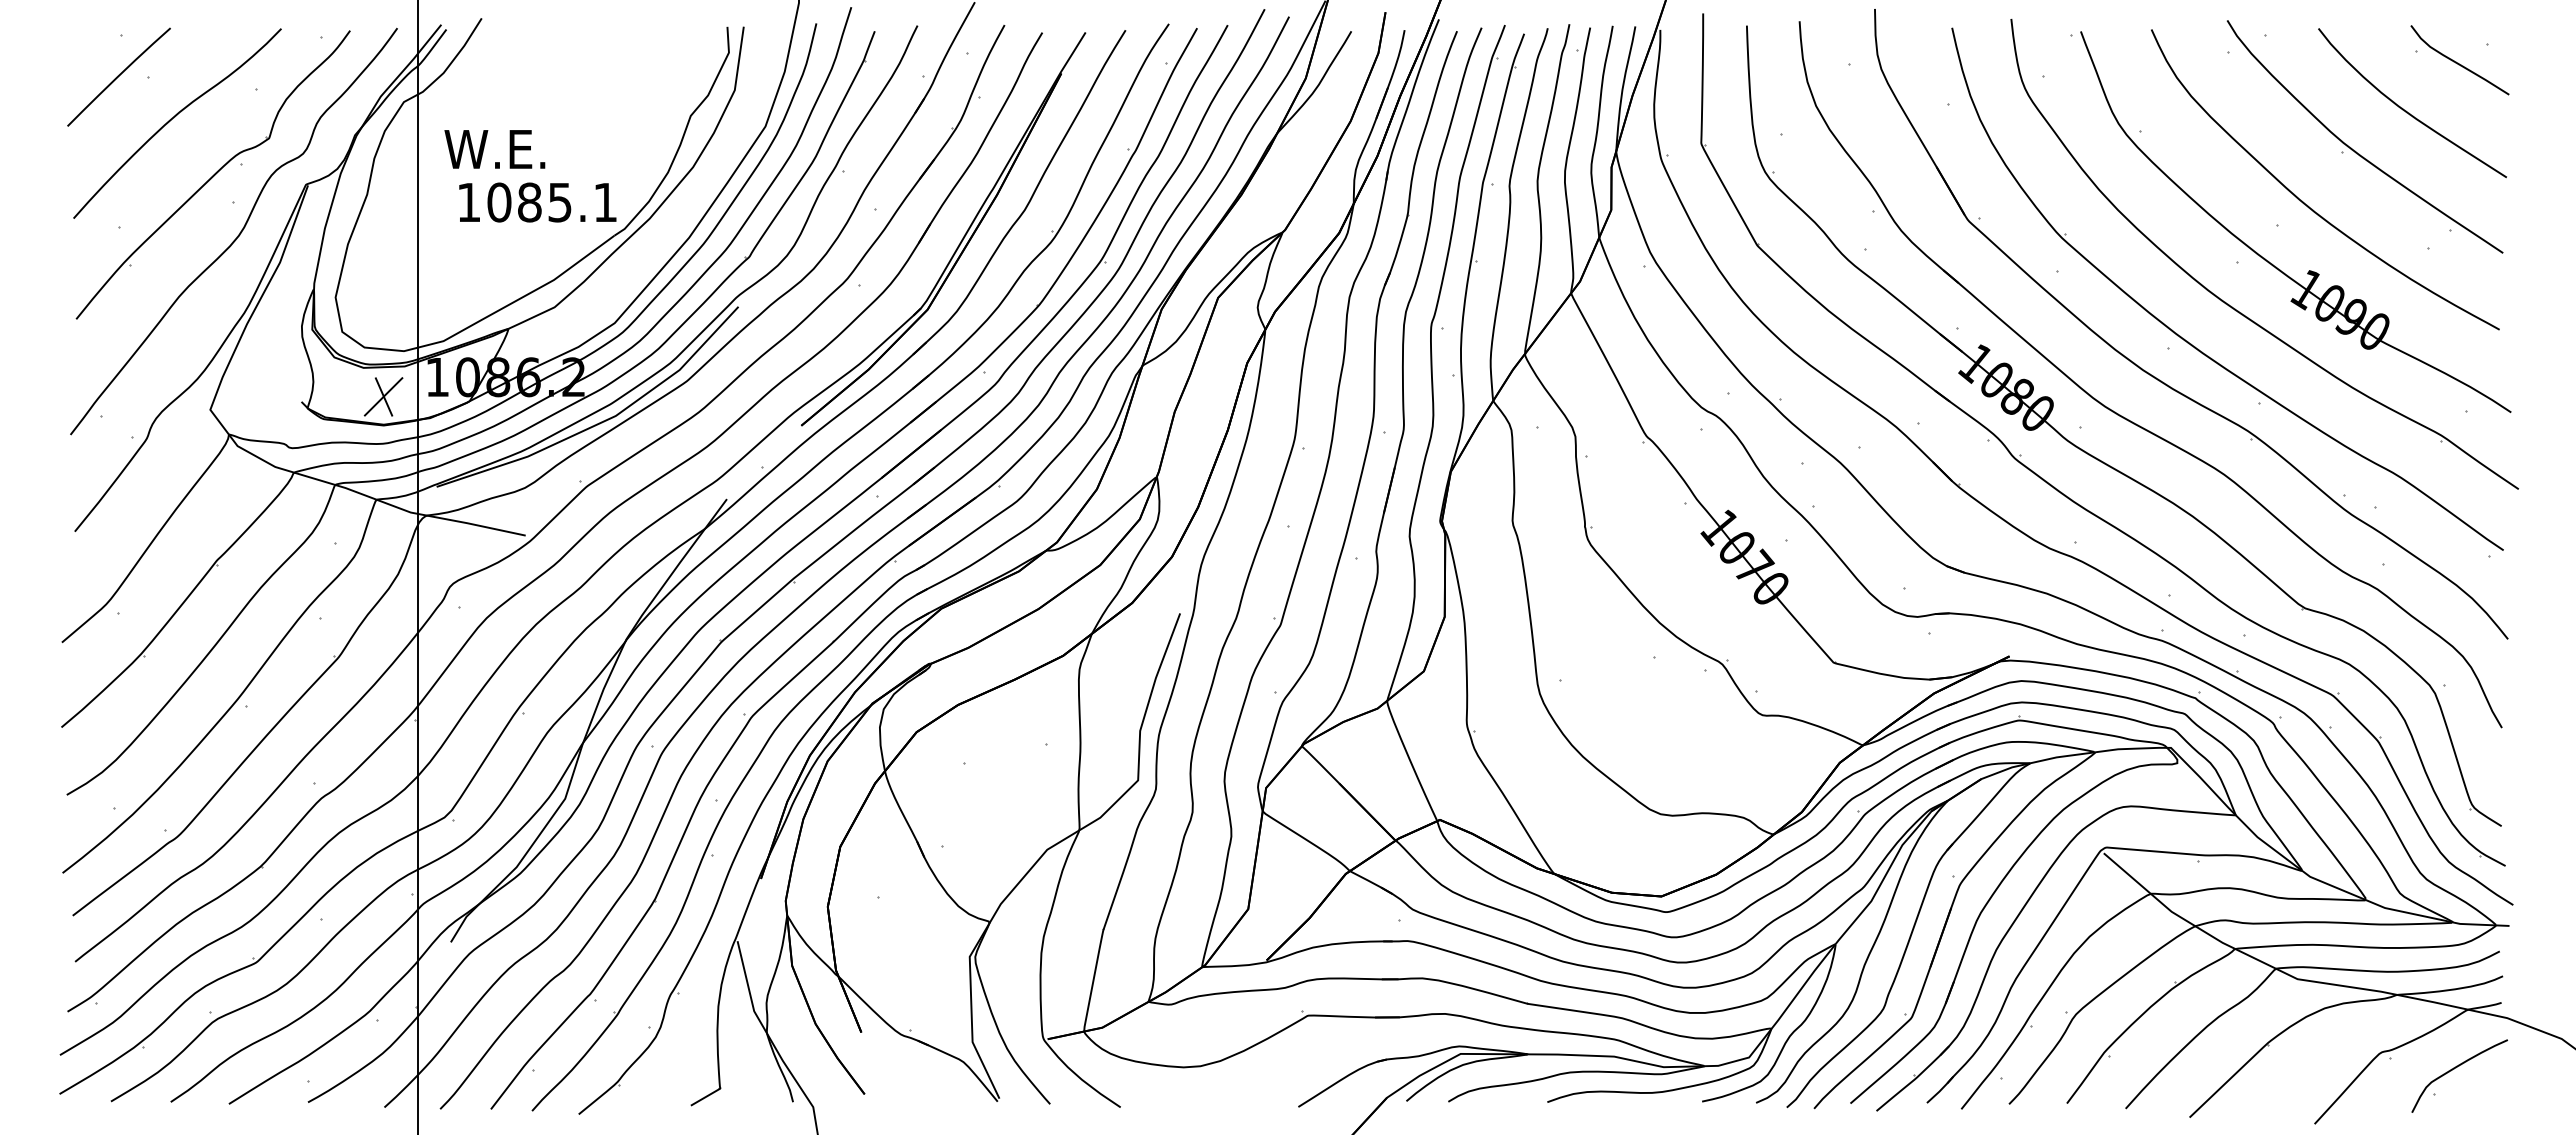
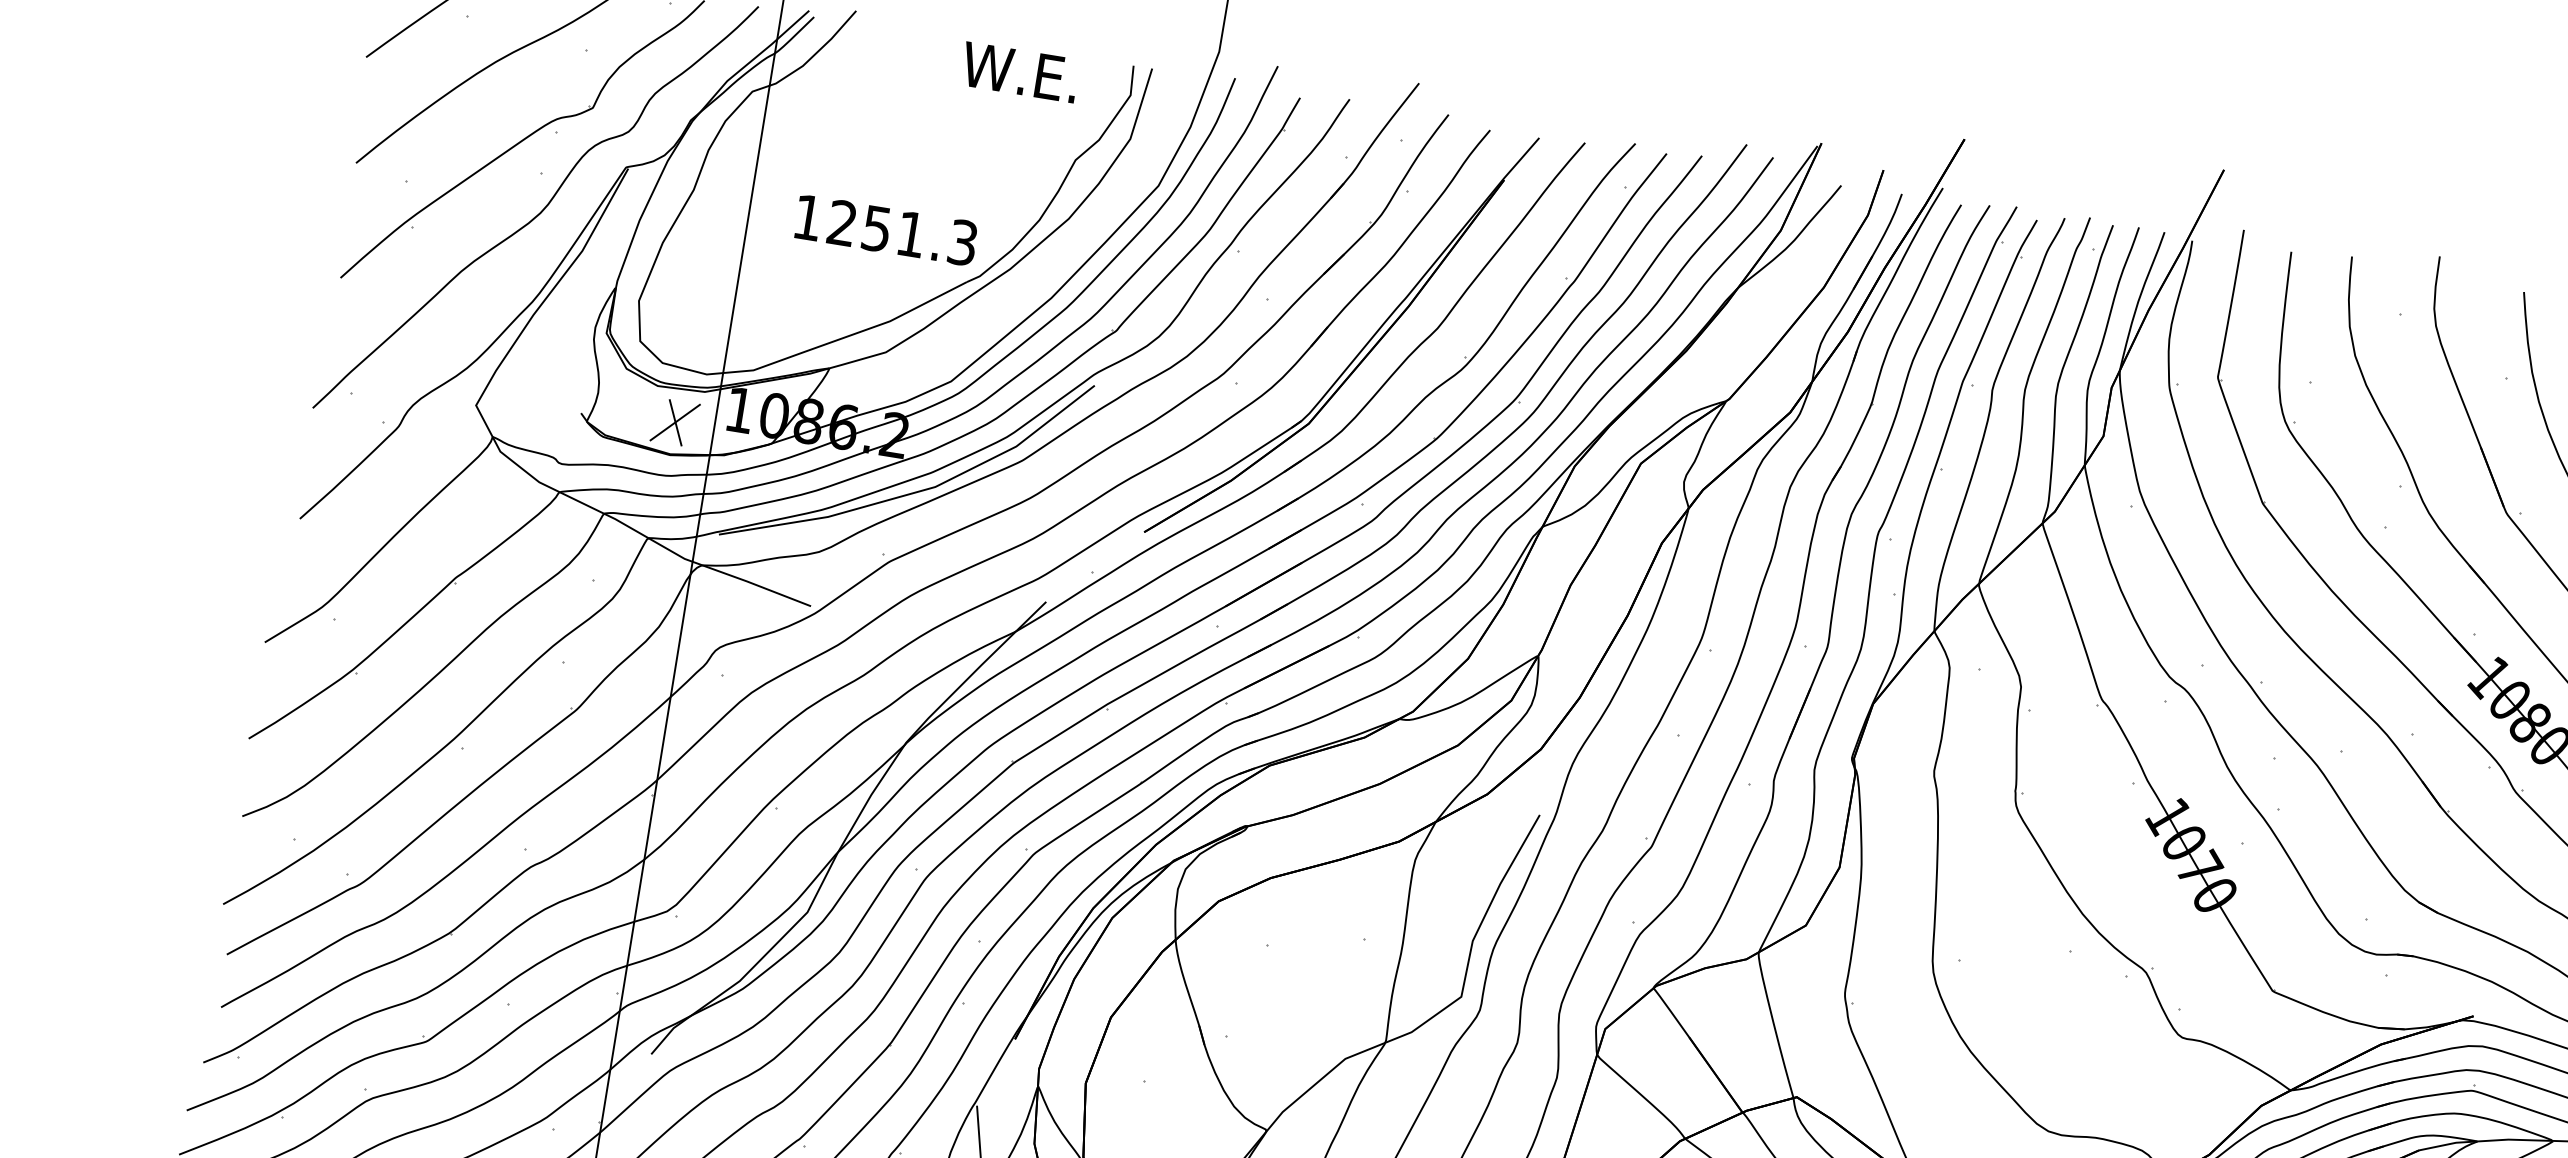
text: (494, 149) -> (1019, 72), moved
text: (551, 202) -> (901, 232), 1085.1 -> 1251.3

